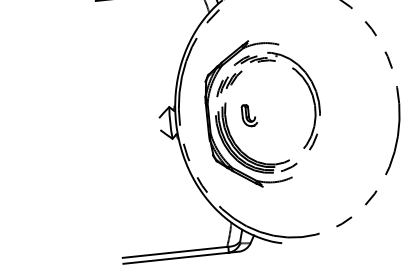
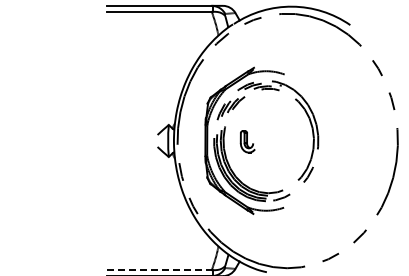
line: (175, 252) -> (159, 270), solid -> dashed

